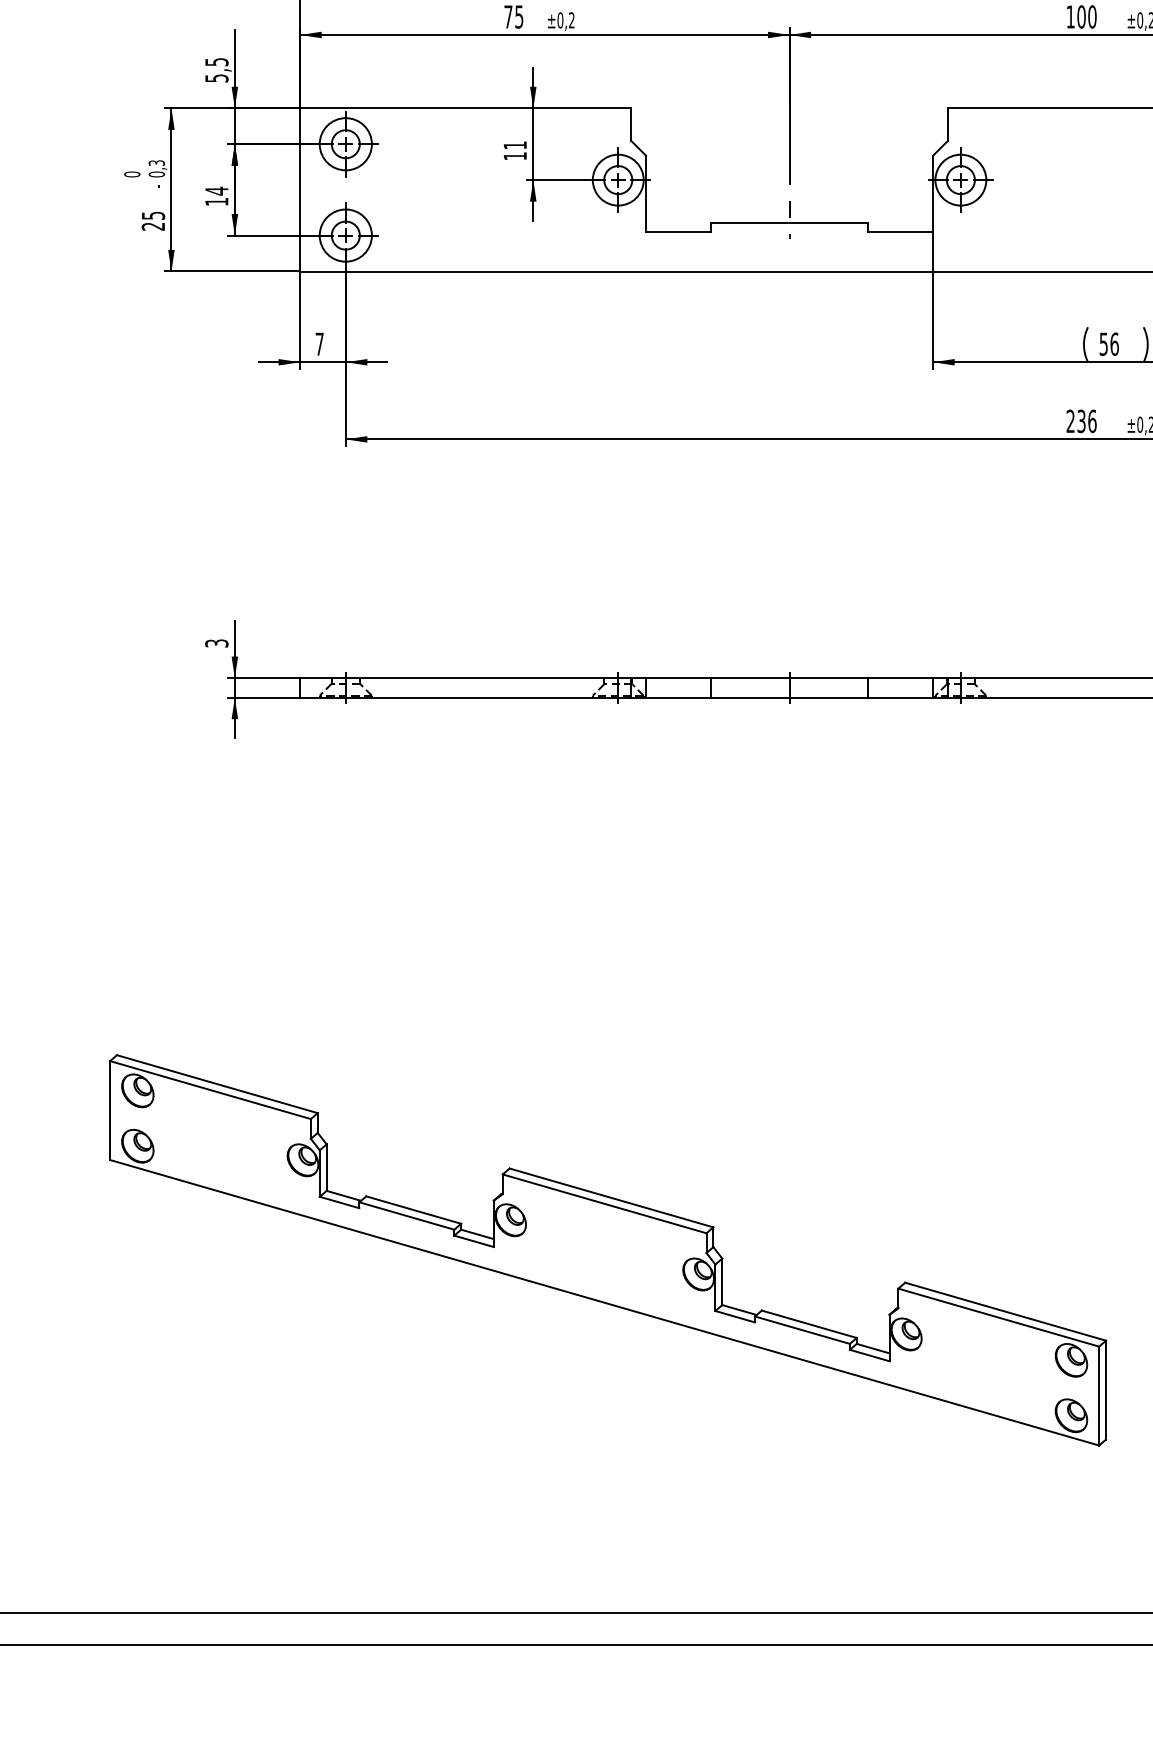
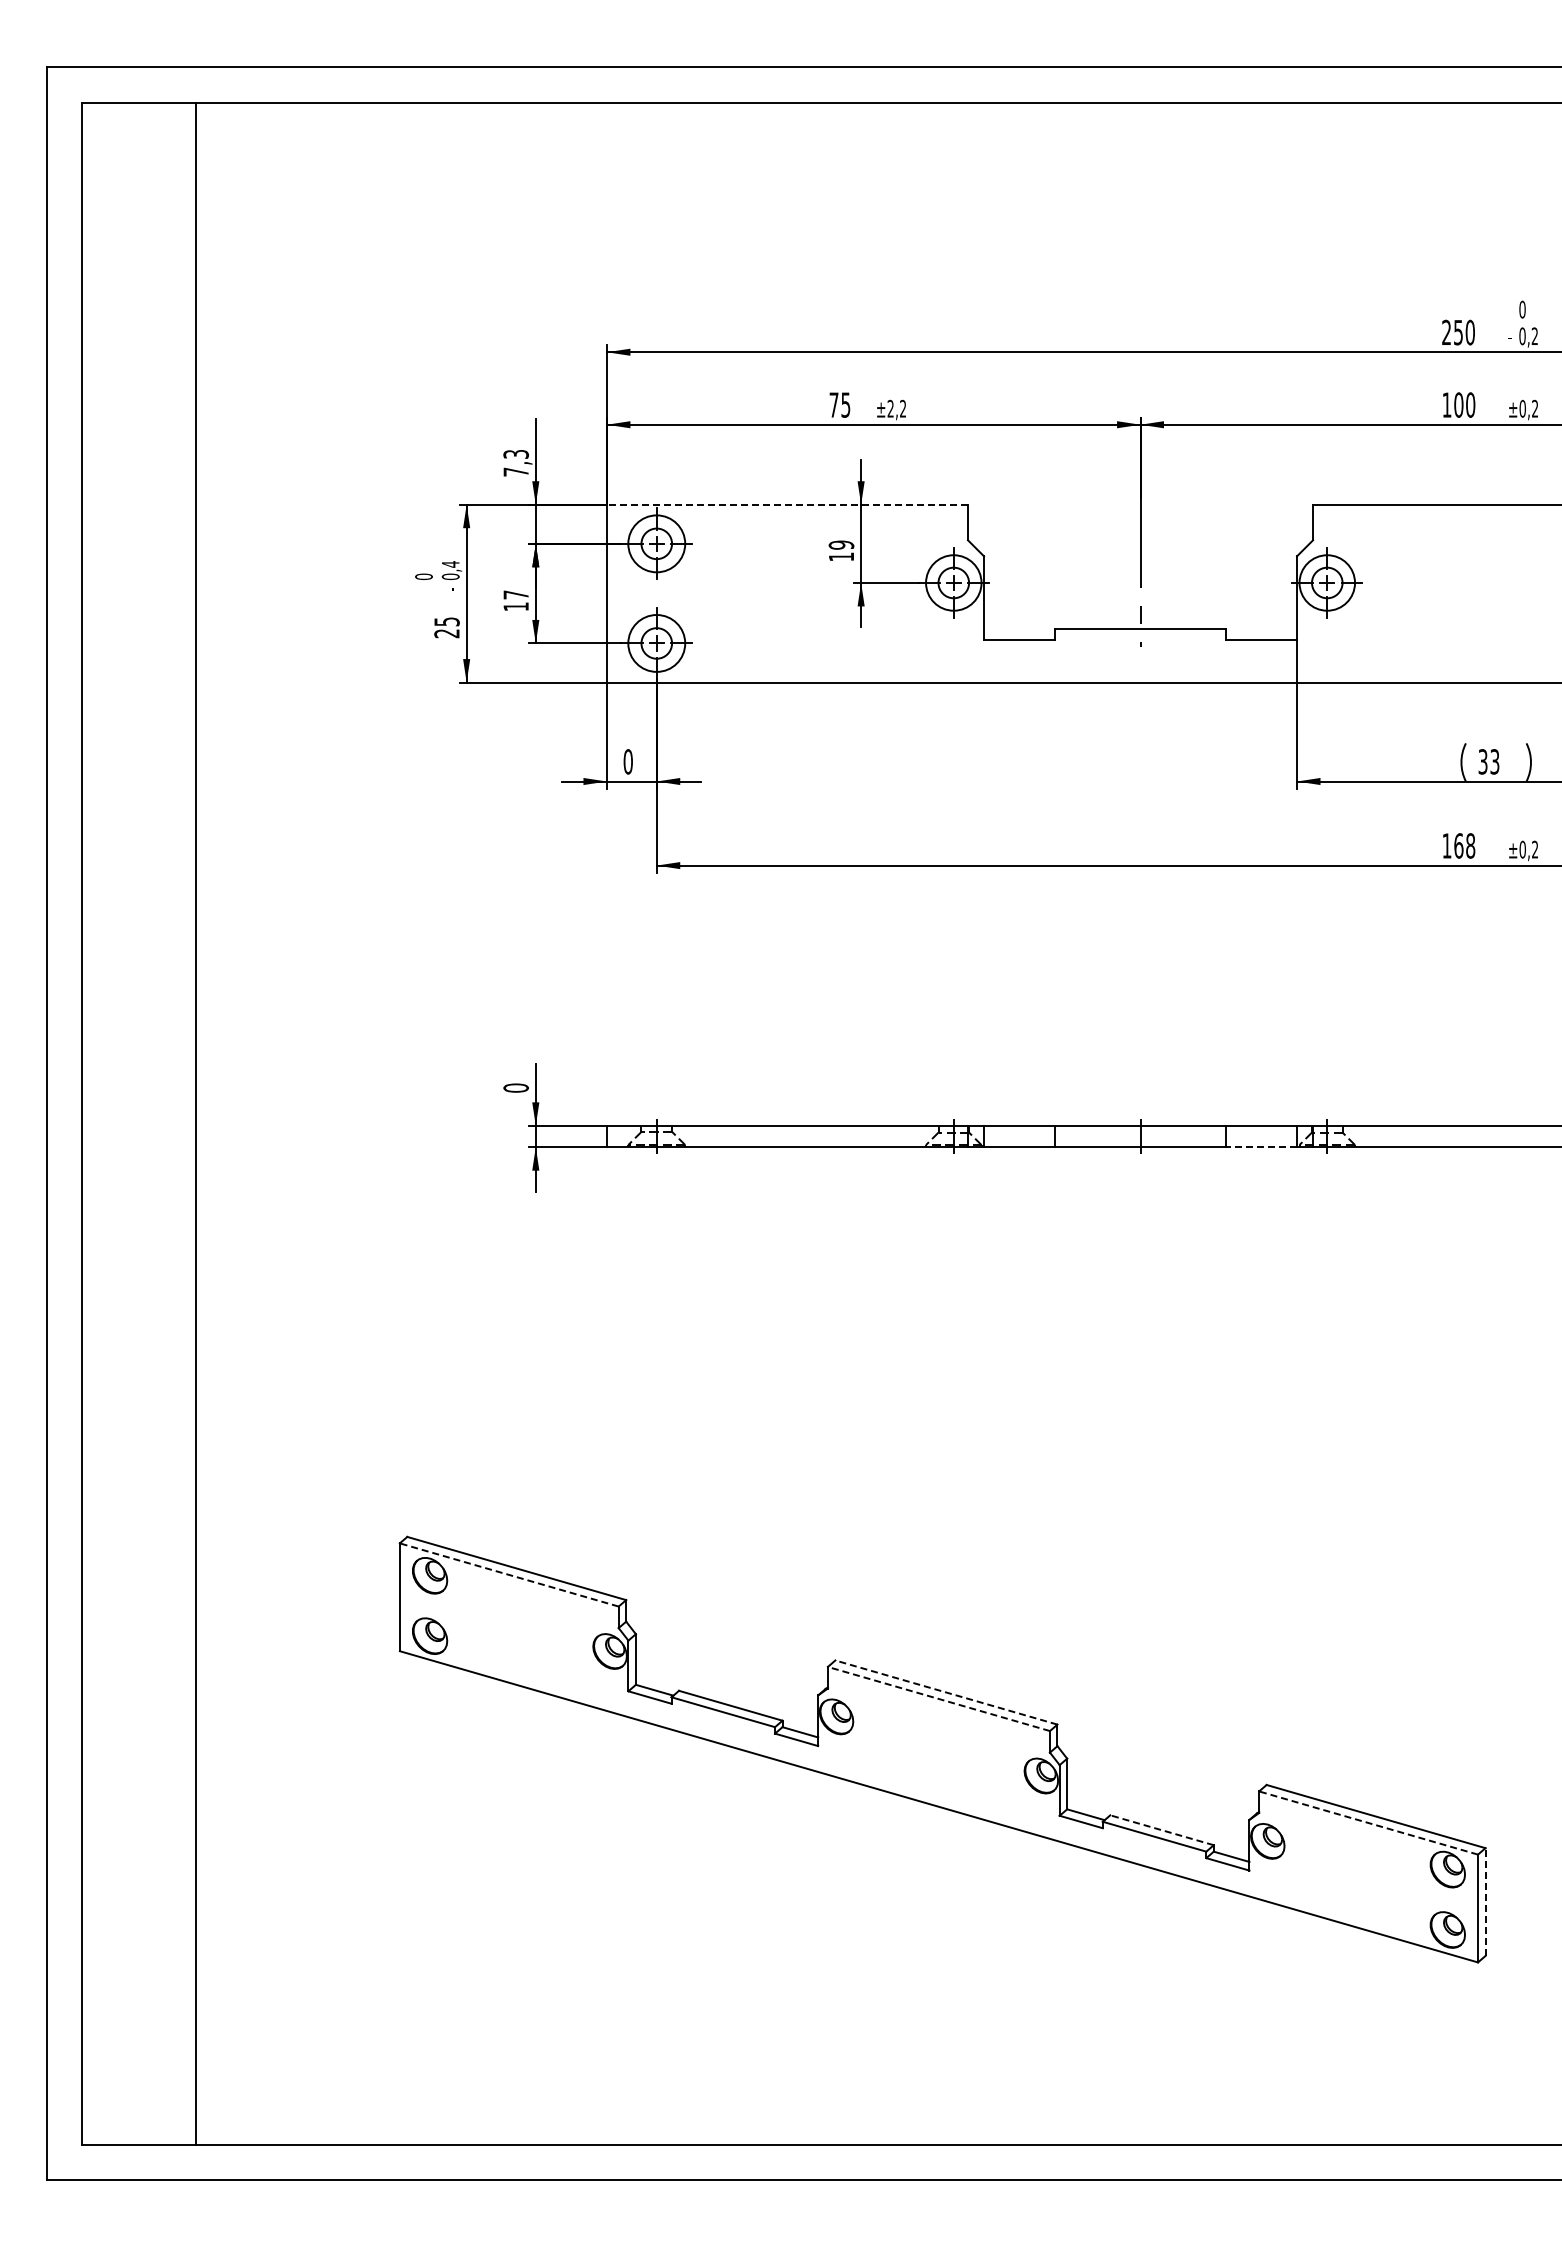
text: (560, 20) -> (890, 408), ±0,2 -> ±2,2
text: (216, 70) -> (515, 463), 5,5 -> 7,3
line: (465, 108) -> (787, 504), solid -> dashed
text: (515, 144) -> (841, 544), 11 -> 19
text: (156, 163) -> (450, 564), 0,3 -> 0,4
text: (216, 190) -> (515, 594), 14 -> 17
text: (318, 343) -> (627, 761), 7 -> 0
text: (1109, 343) -> (1489, 761), 56 -> 33
text: (1081, 420) -> (1458, 845), 236 -> 168
text: (216, 642) -> (515, 1087), 3 -> 0
line: (900, 697) -> (1261, 1147), solid -> dashed
line: (210, 1089) -> (509, 1574), solid -> dashed
line: (611, 1197) -> (946, 1692), solid -> dashed
line: (604, 1204) -> (938, 1699), solid -> dashed
line: (998, 1318) -> (1368, 1823), solid -> dashed
line: (809, 1324) -> (1162, 1830), solid -> dashed
line: (1106, 1390) -> (1485, 1902), solid -> dashed

